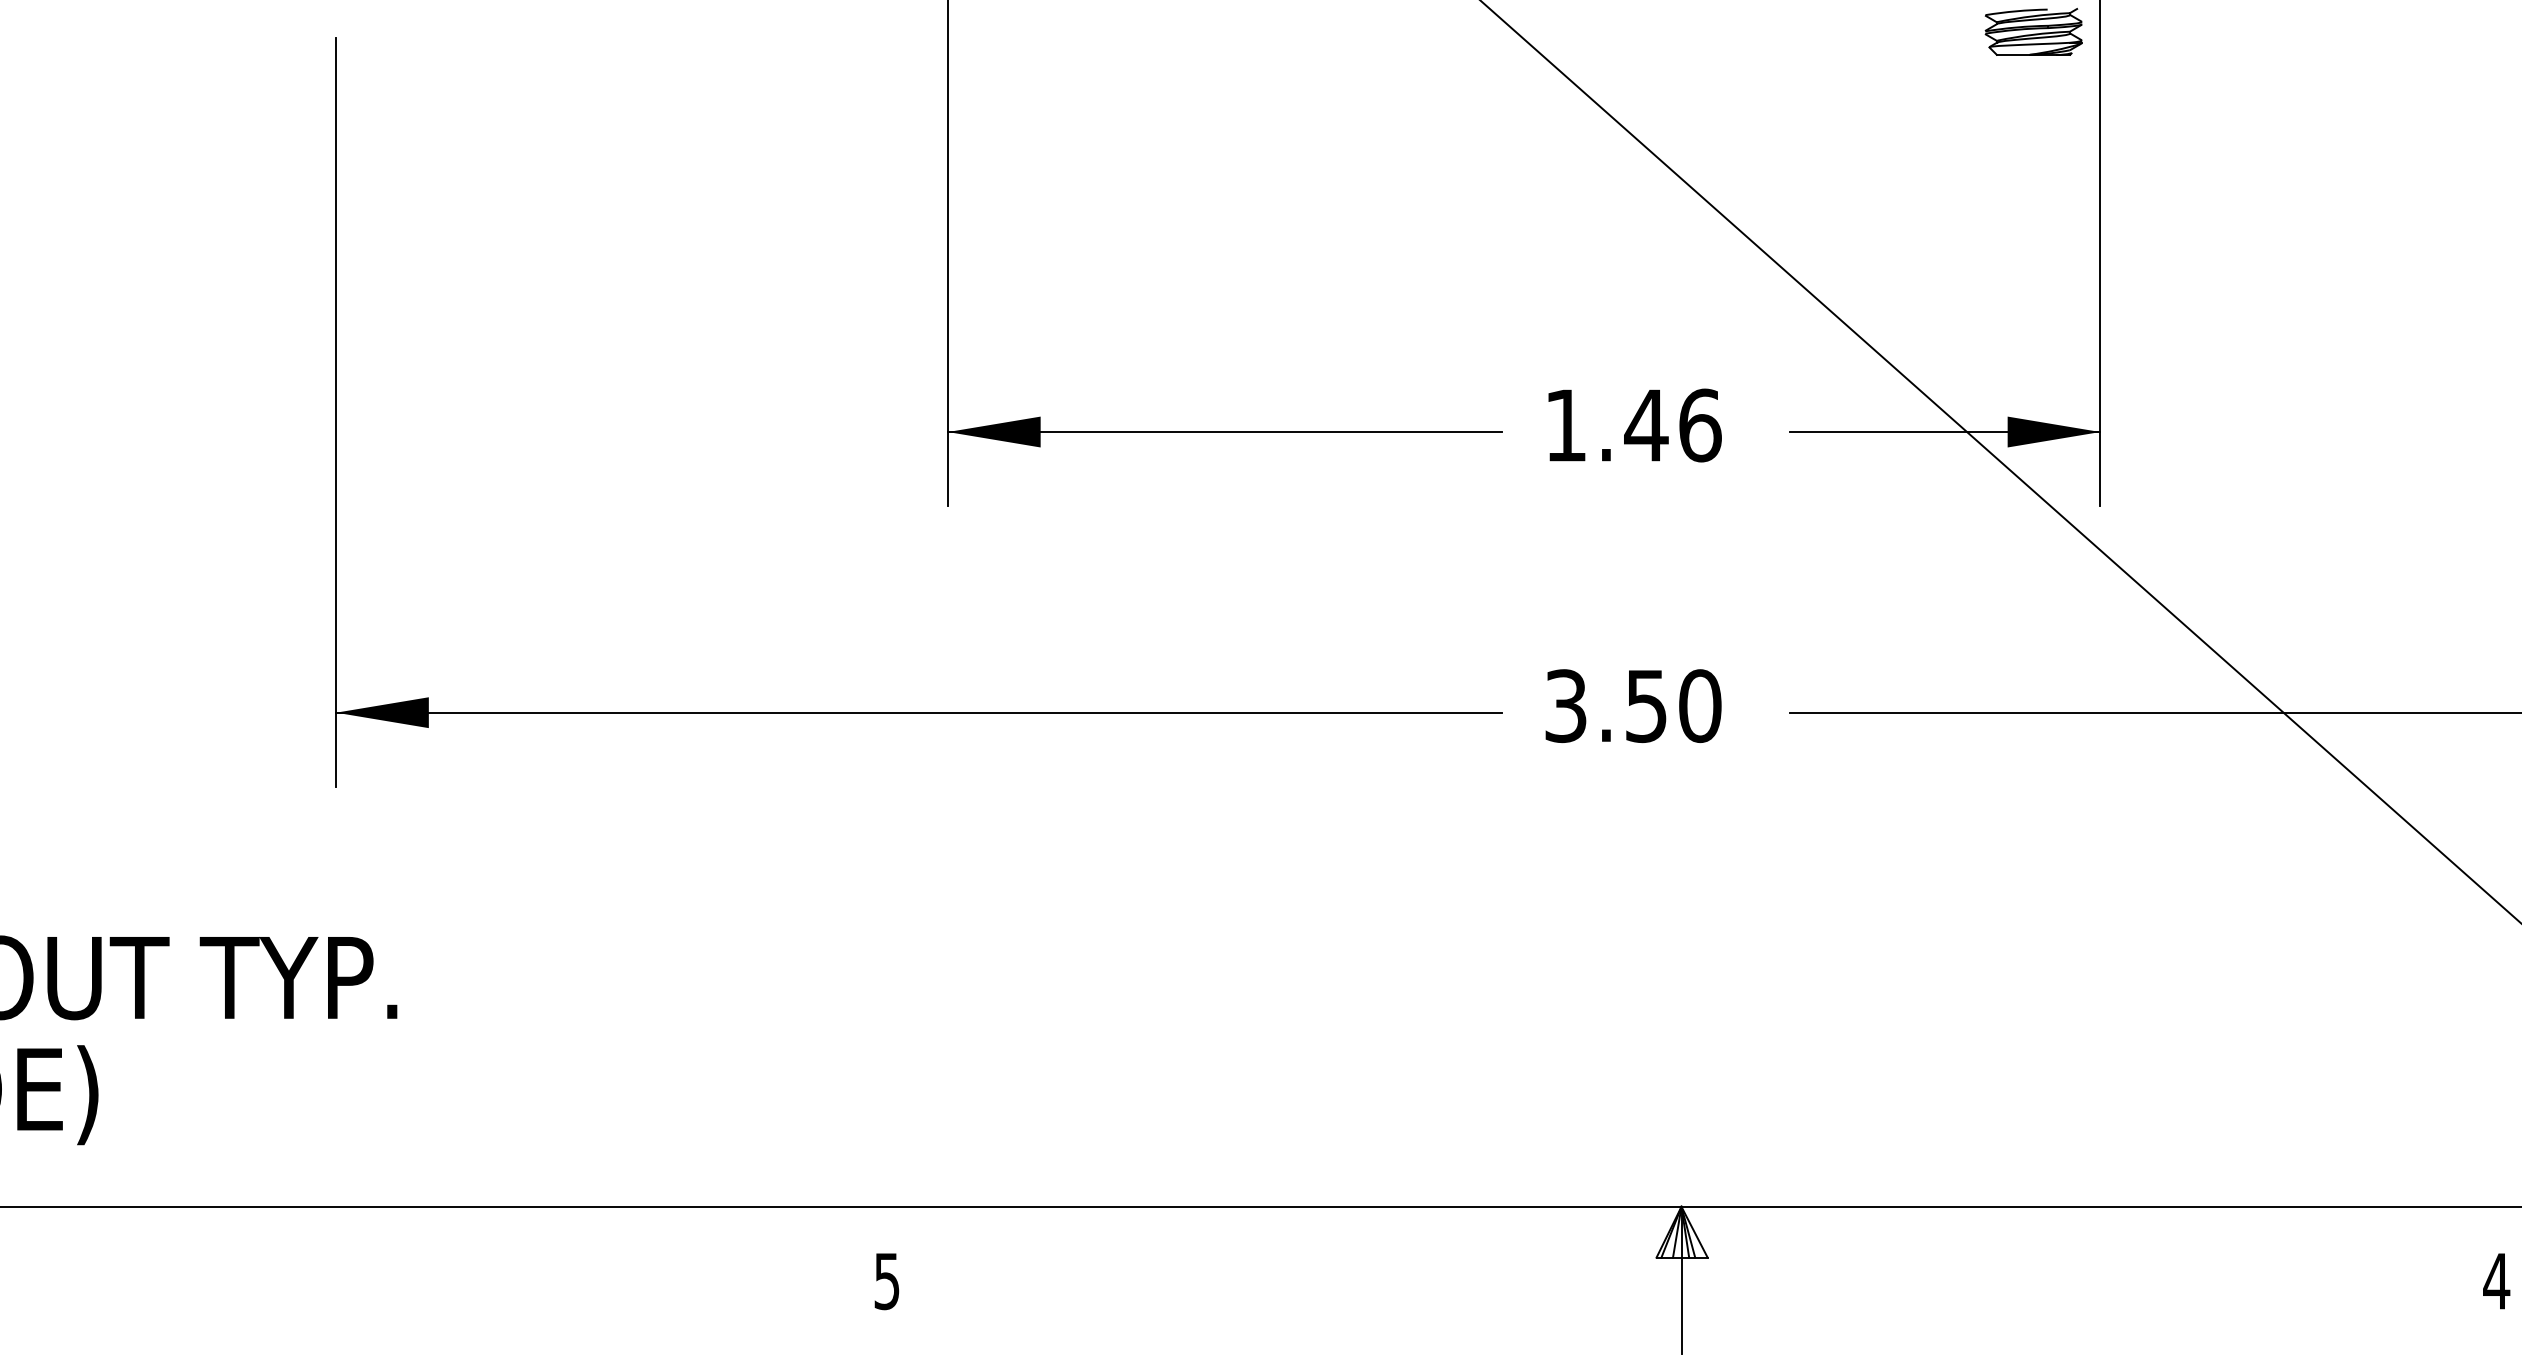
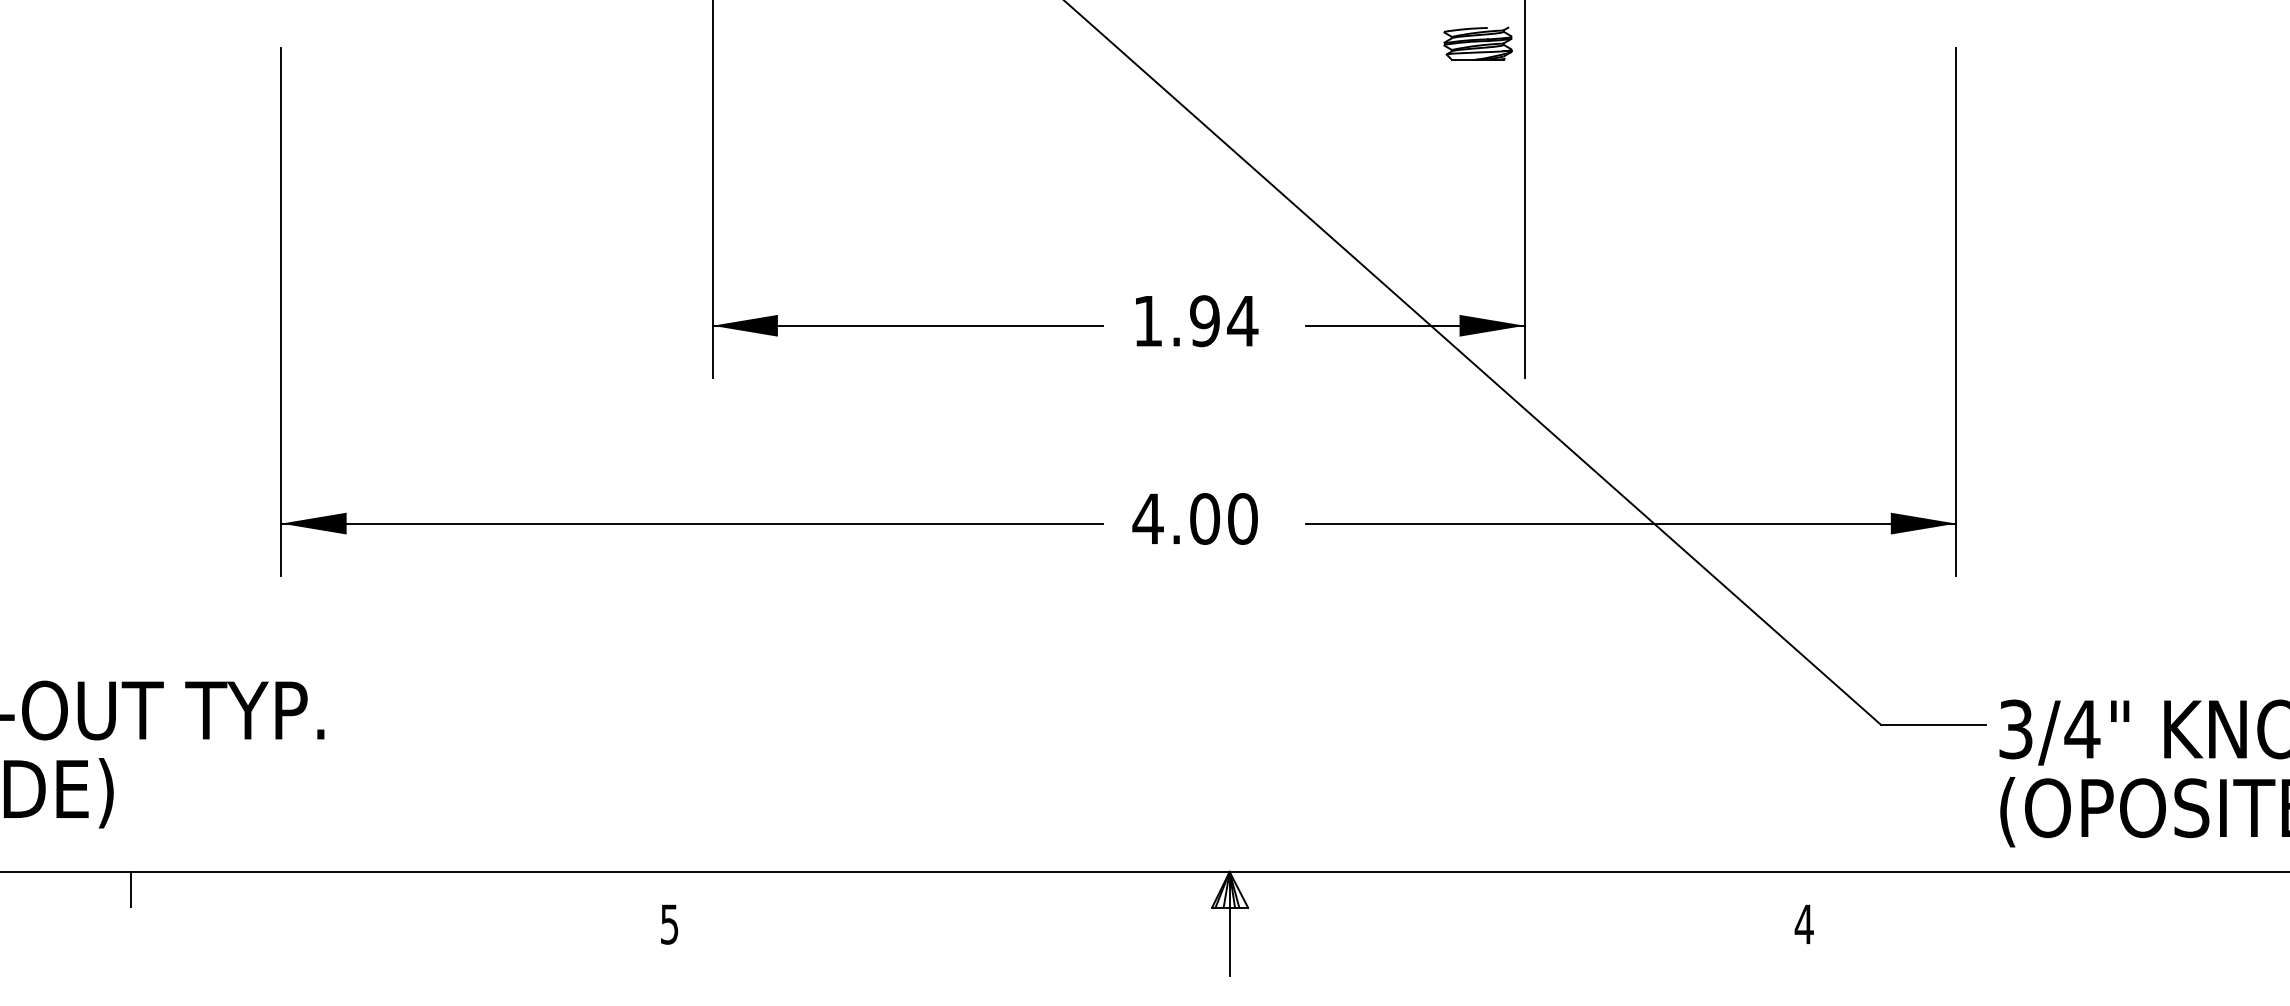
text: (1672, 425) -> (1223, 321), 1.46 -> 1.94
text: (1606, 705) -> (1176, 518), 3.50 -> 4.00
line: (122, 1231) -> (130, 889), added

